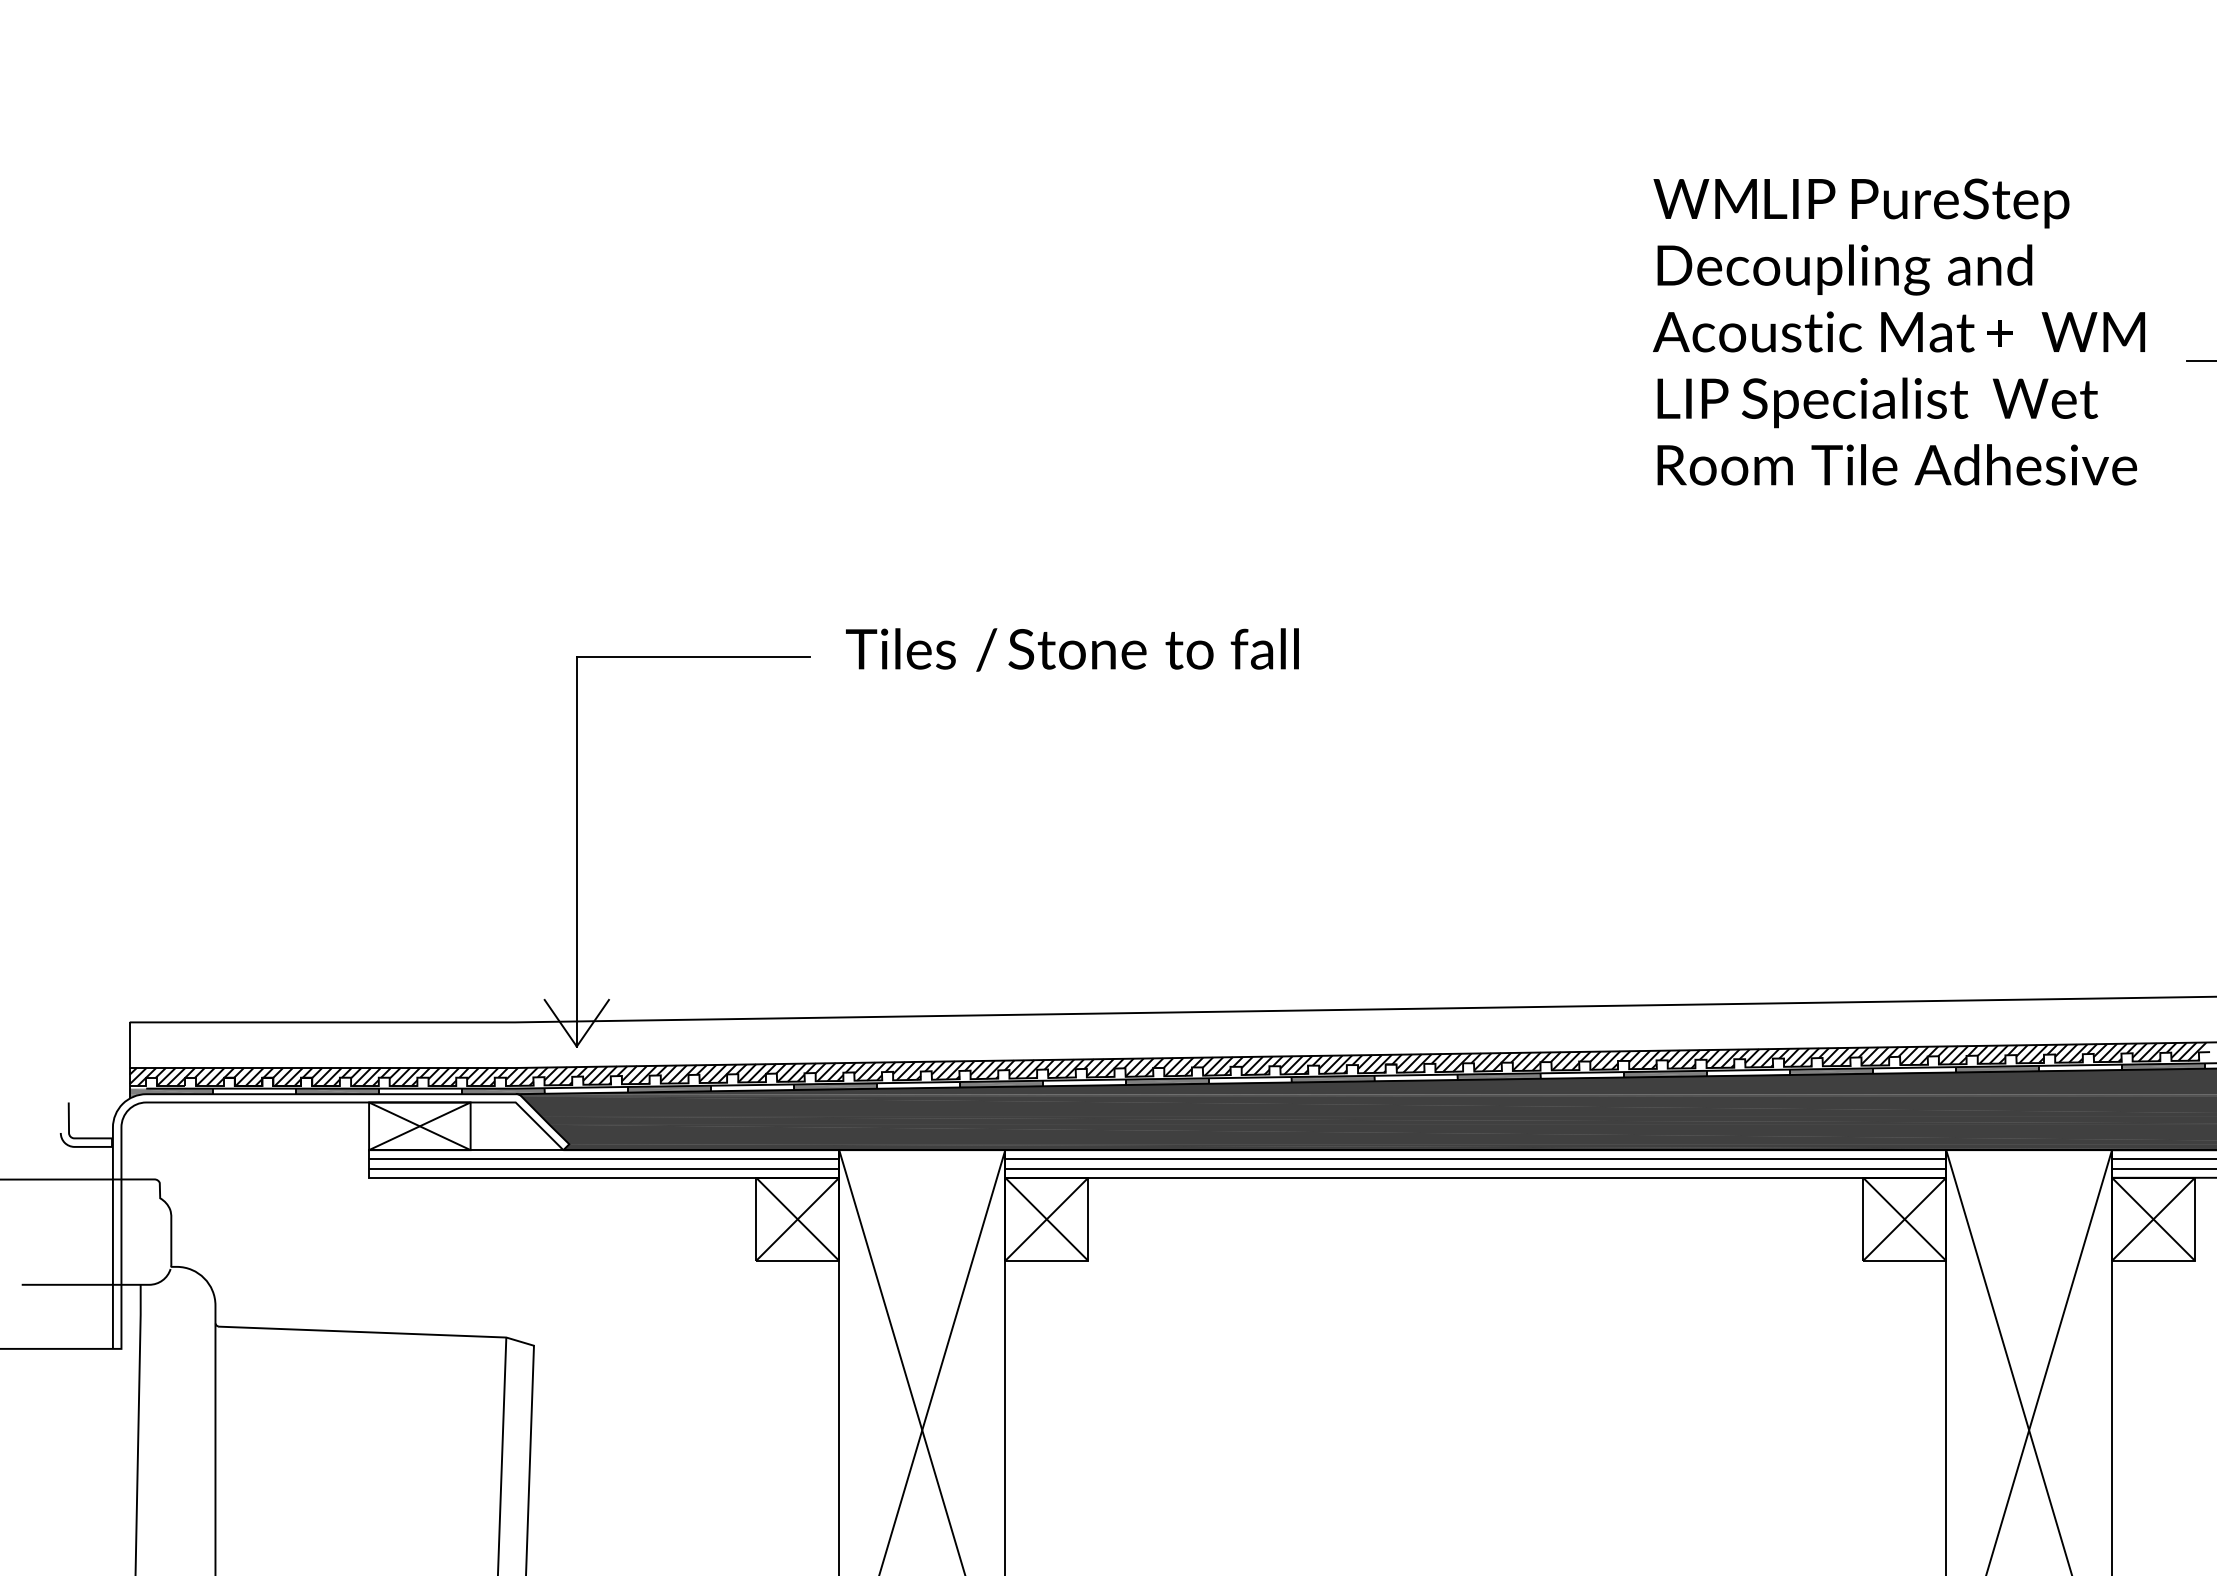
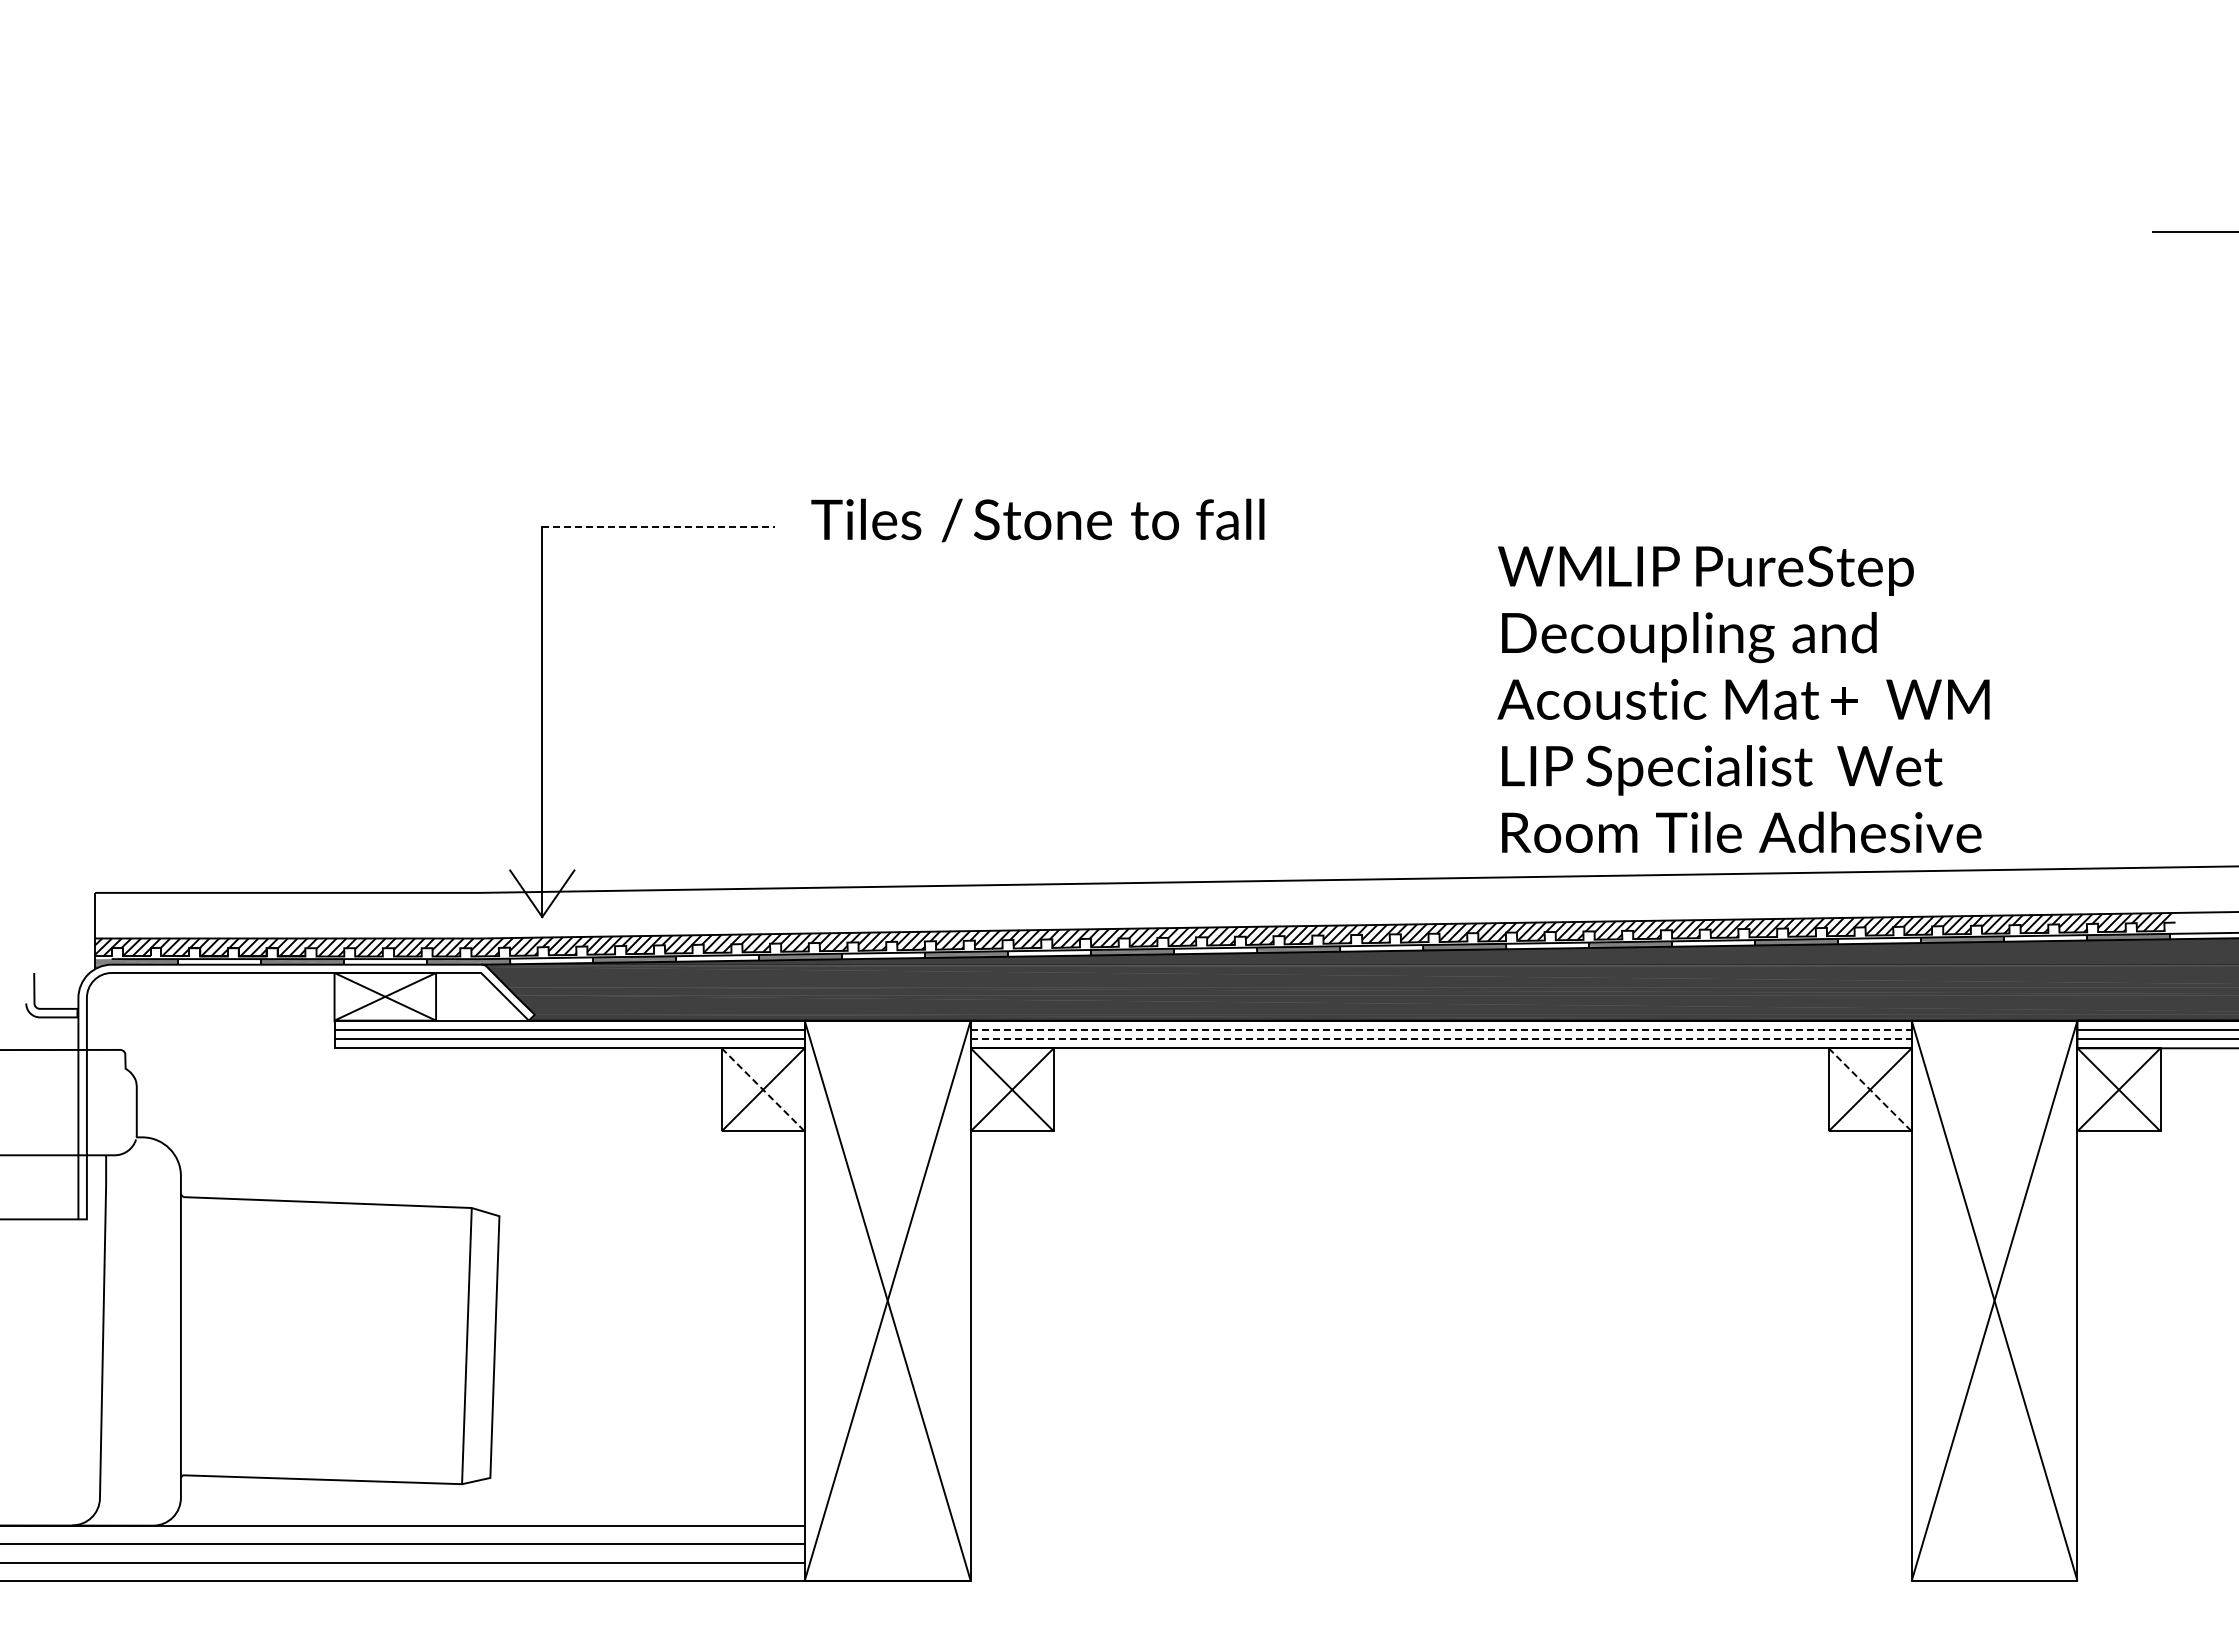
text: (1899, 332) -> (1743, 699), moved
line: (693, 657) -> (658, 527), solid -> dashed
line: (1476, 1159) -> (1441, 1029), solid -> dashed
line: (1476, 1169) -> (1441, 1039), solid -> dashed
line: (798, 1219) -> (763, 1089), solid -> dashed
line: (1905, 1219) -> (1870, 1089), solid -> dashed

